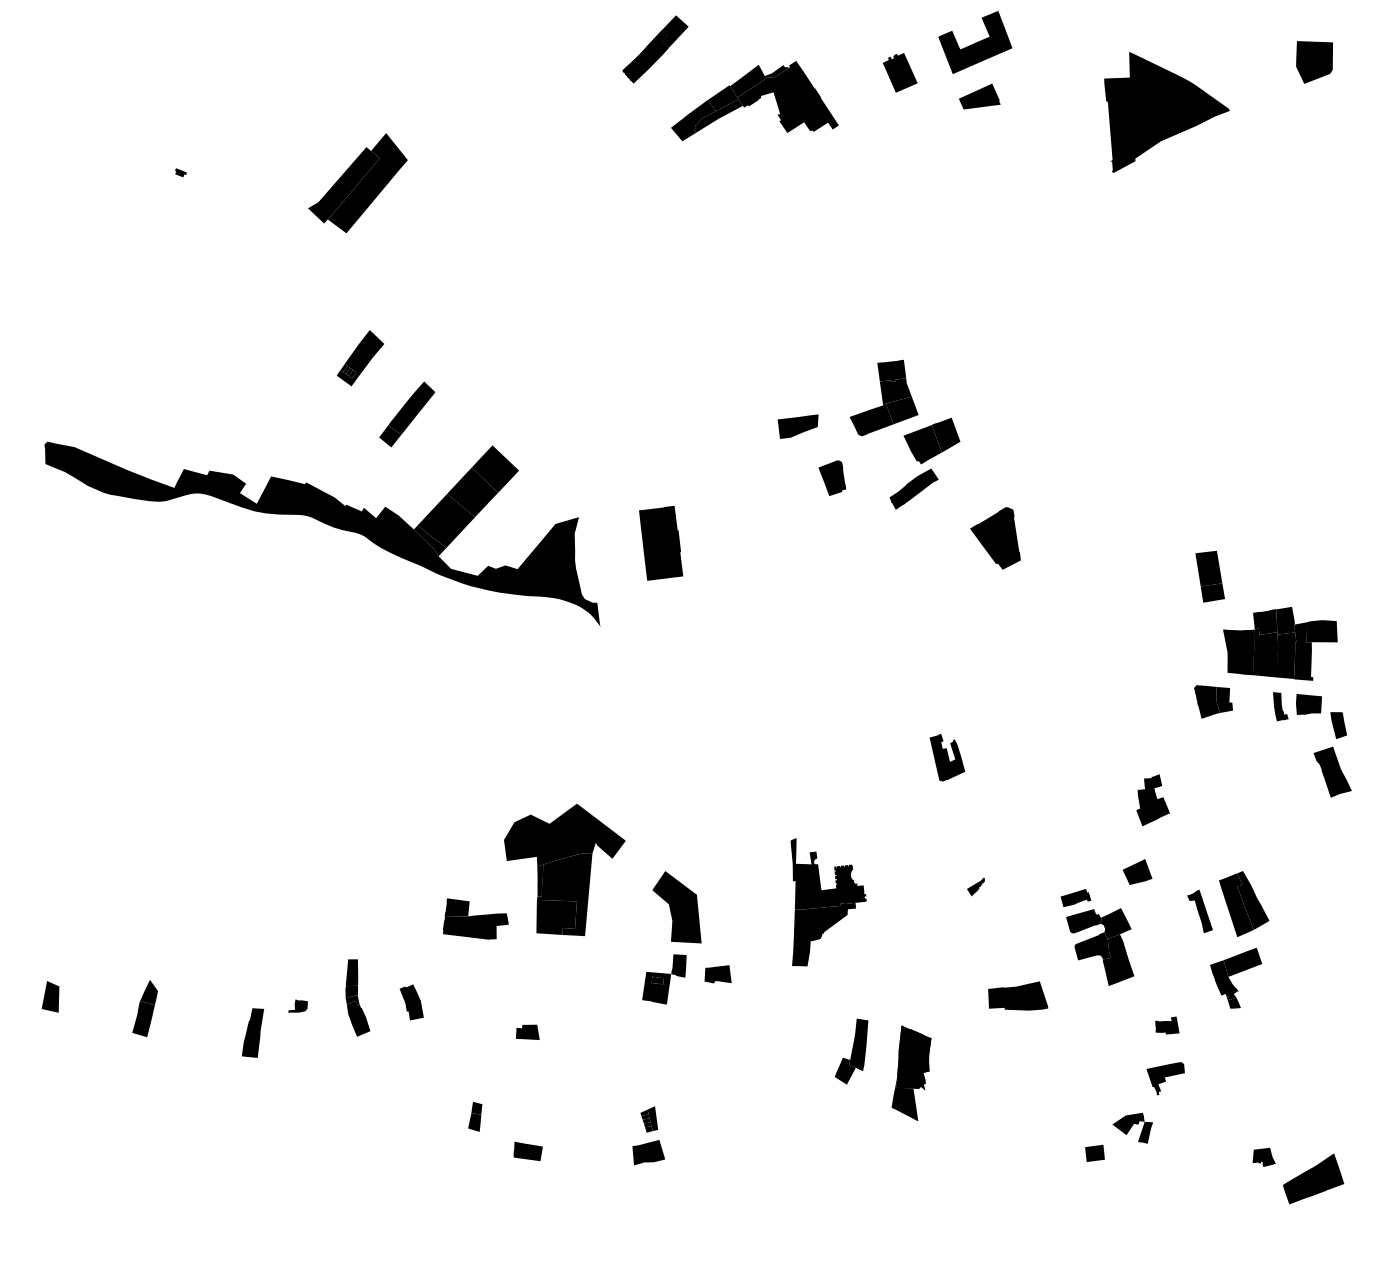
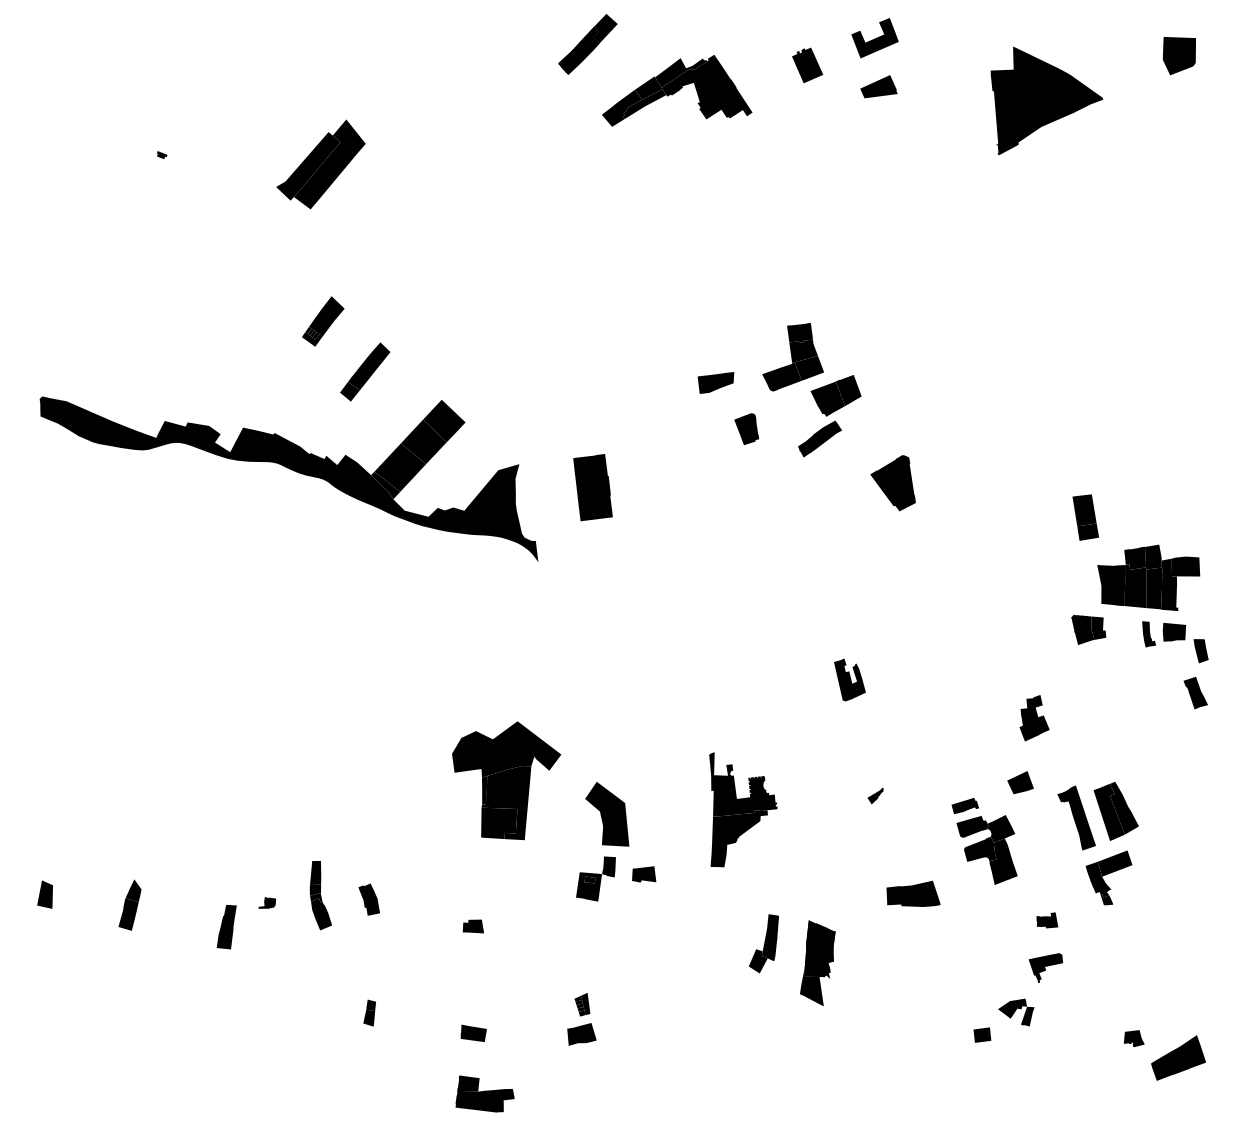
part: (975, 42) -> (875, 38), size x0.71
part: (1332, 772) -> (1195, 693), size x0.71
part: (1199, 911) -> (1076, 818), size x1.67
part: (475, 918) -> (484, 1093), moved
part: (475, 1116) -> (369, 1012), moved

